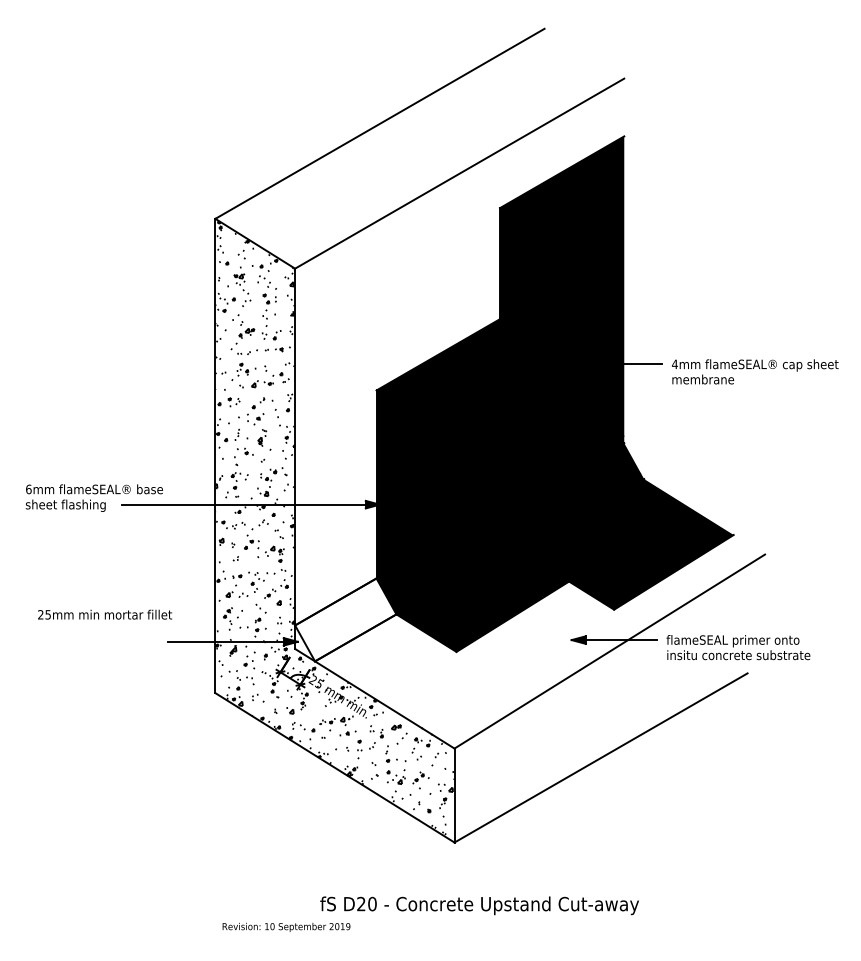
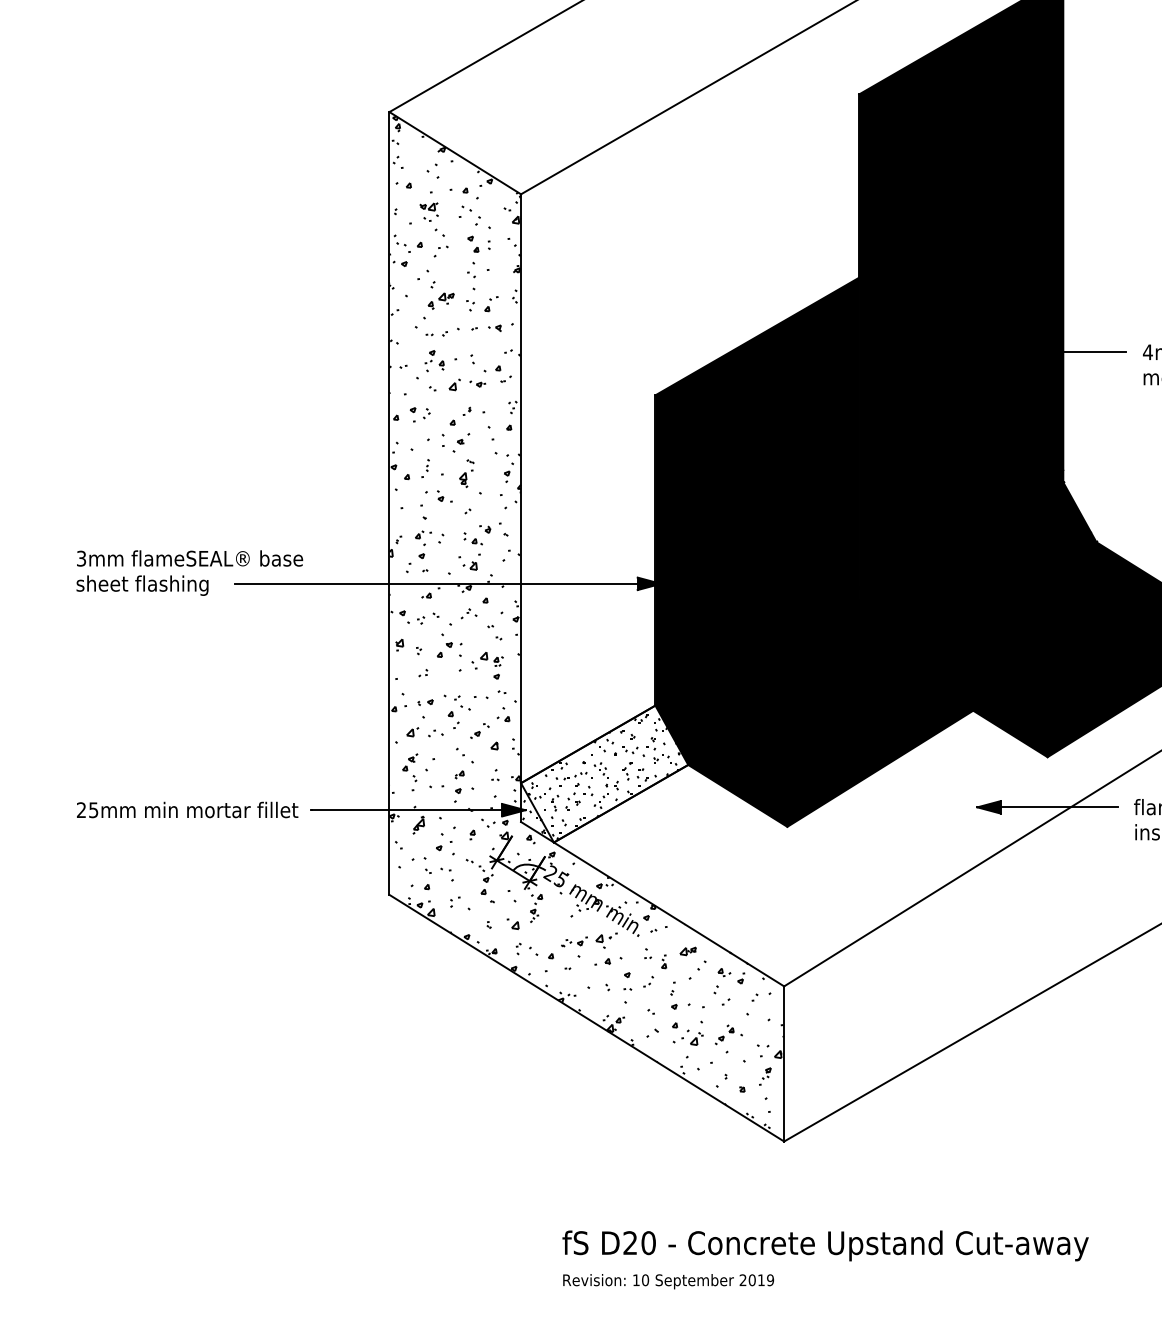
text: (28, 489) -> (80, 558), 6mm -> 3mm
text: (104, 614) -> (186, 809), moved
hatch: (345, 621) -> (604, 776), added
text: (286, 926) -> (668, 1280), moved

